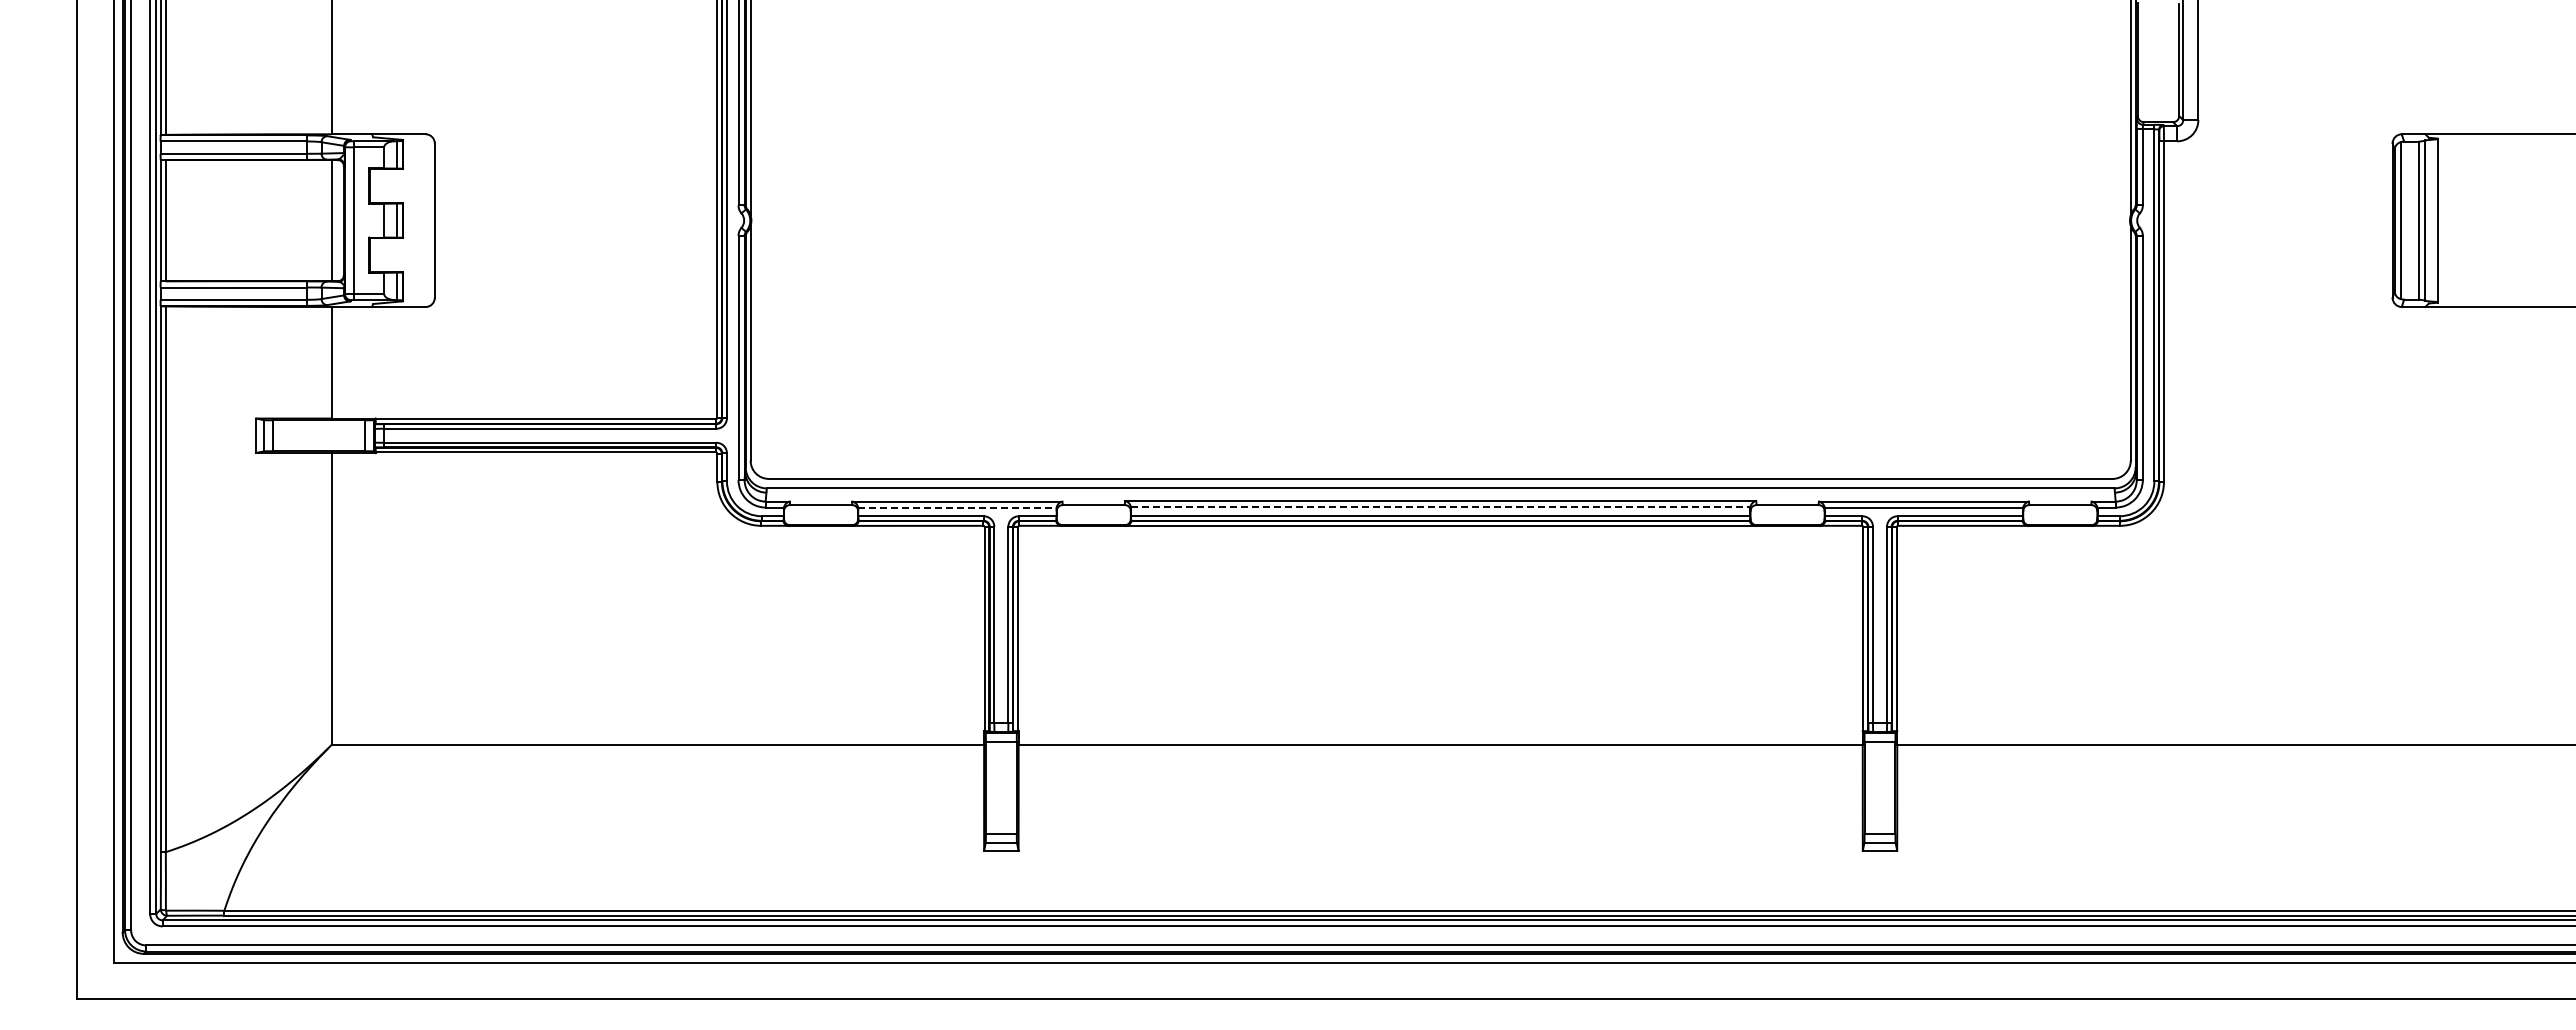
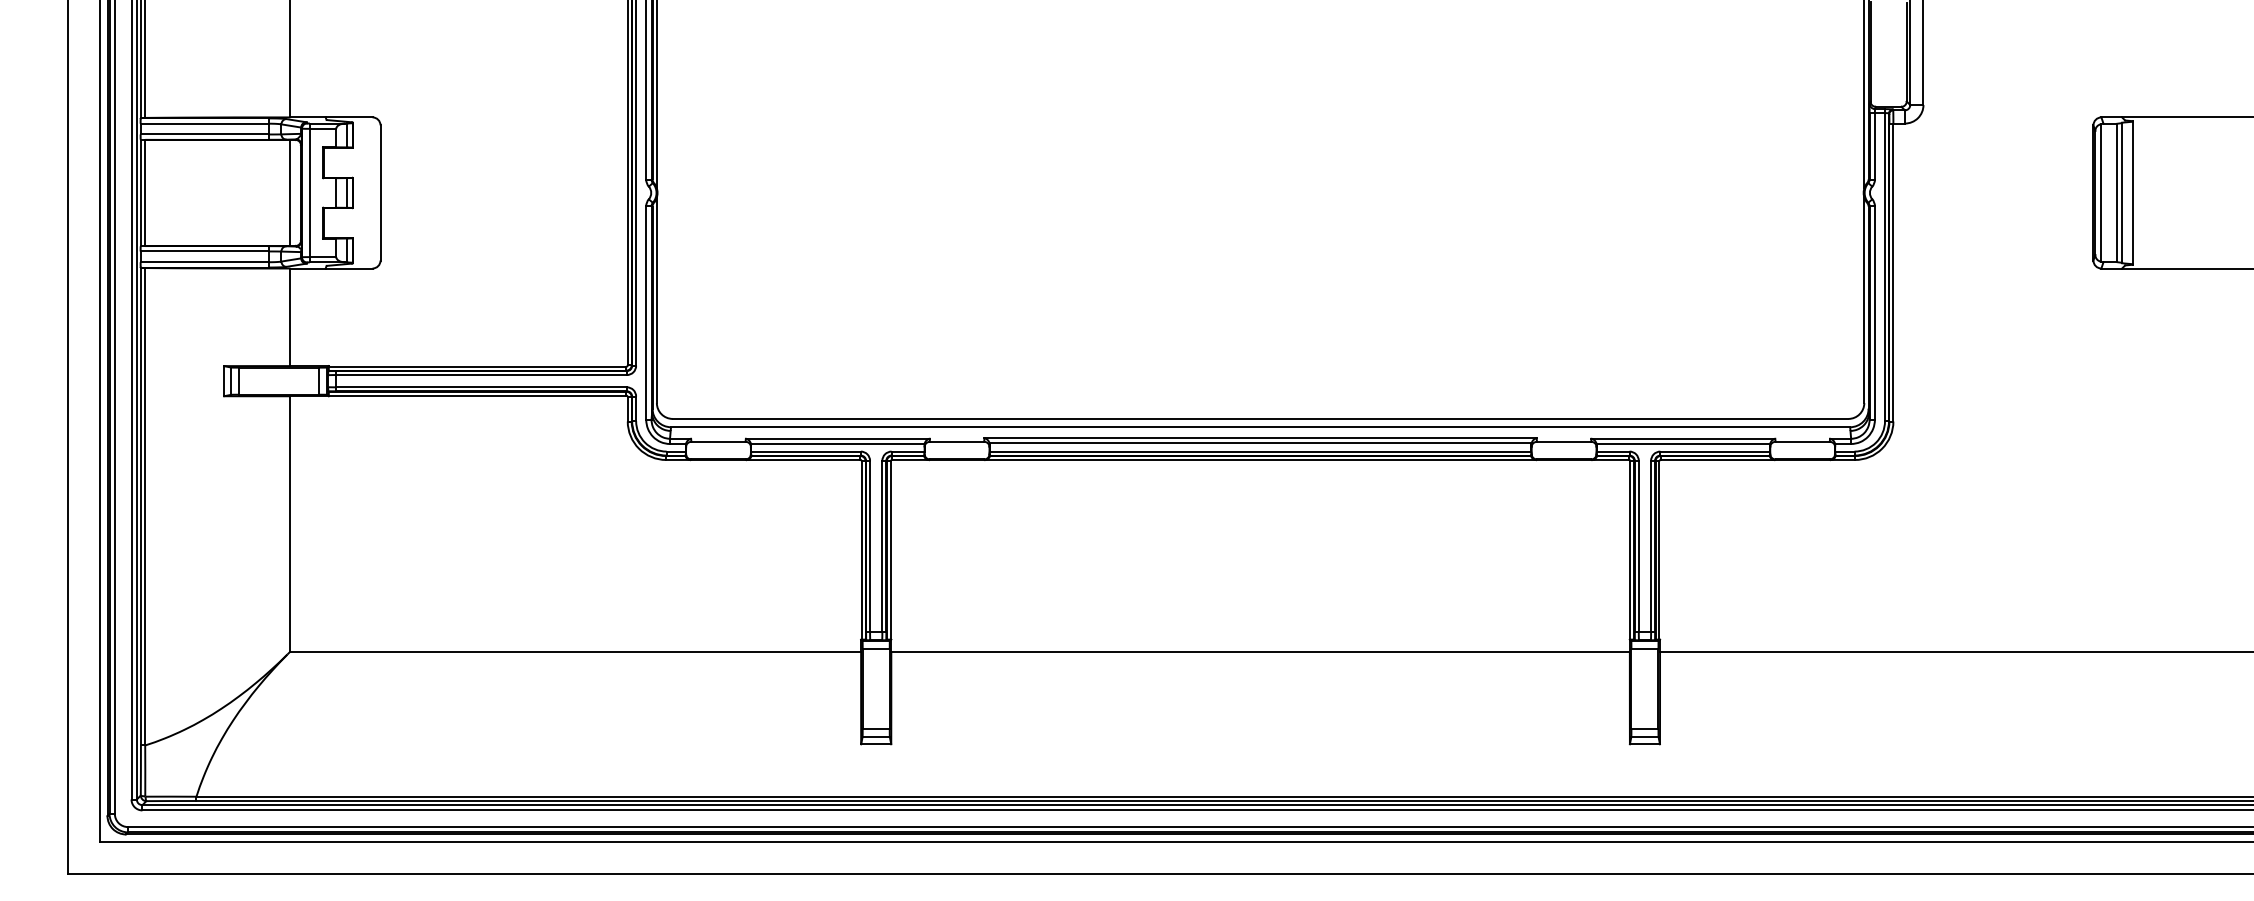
line: (1440, 506) -> (1260, 443), dashed -> solid
line: (957, 507) -> (837, 443), dashed -> solid

